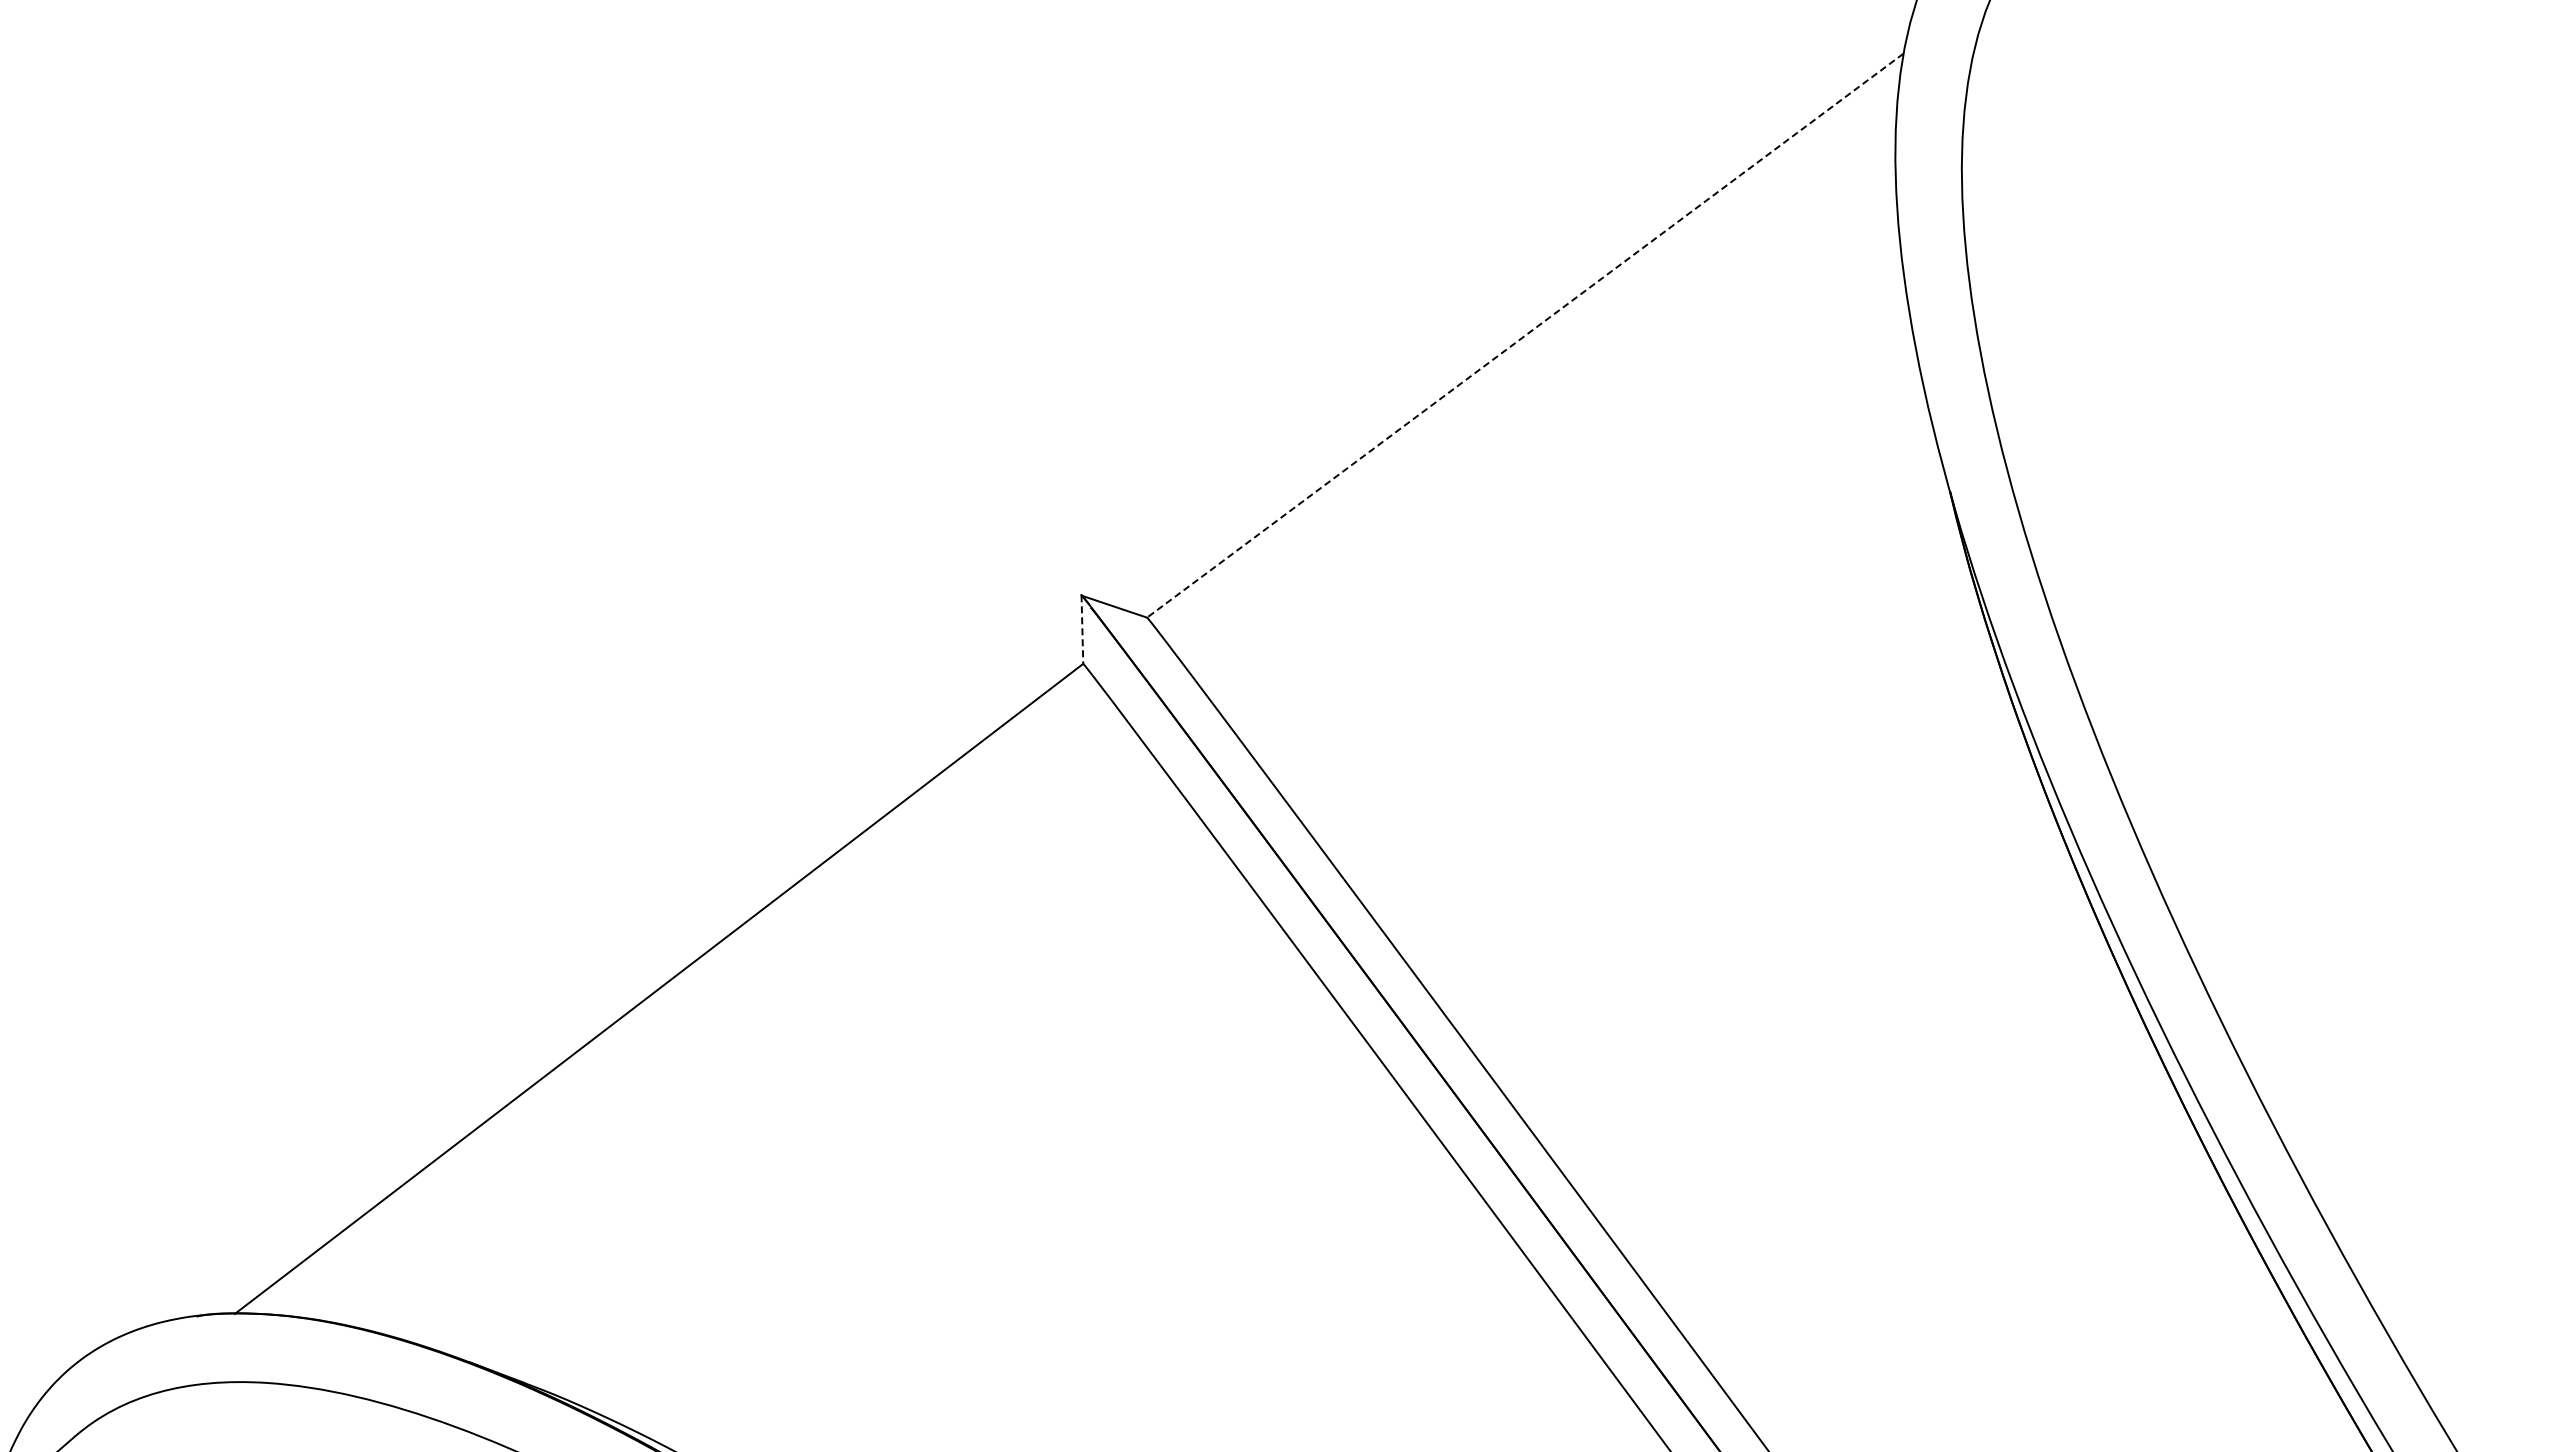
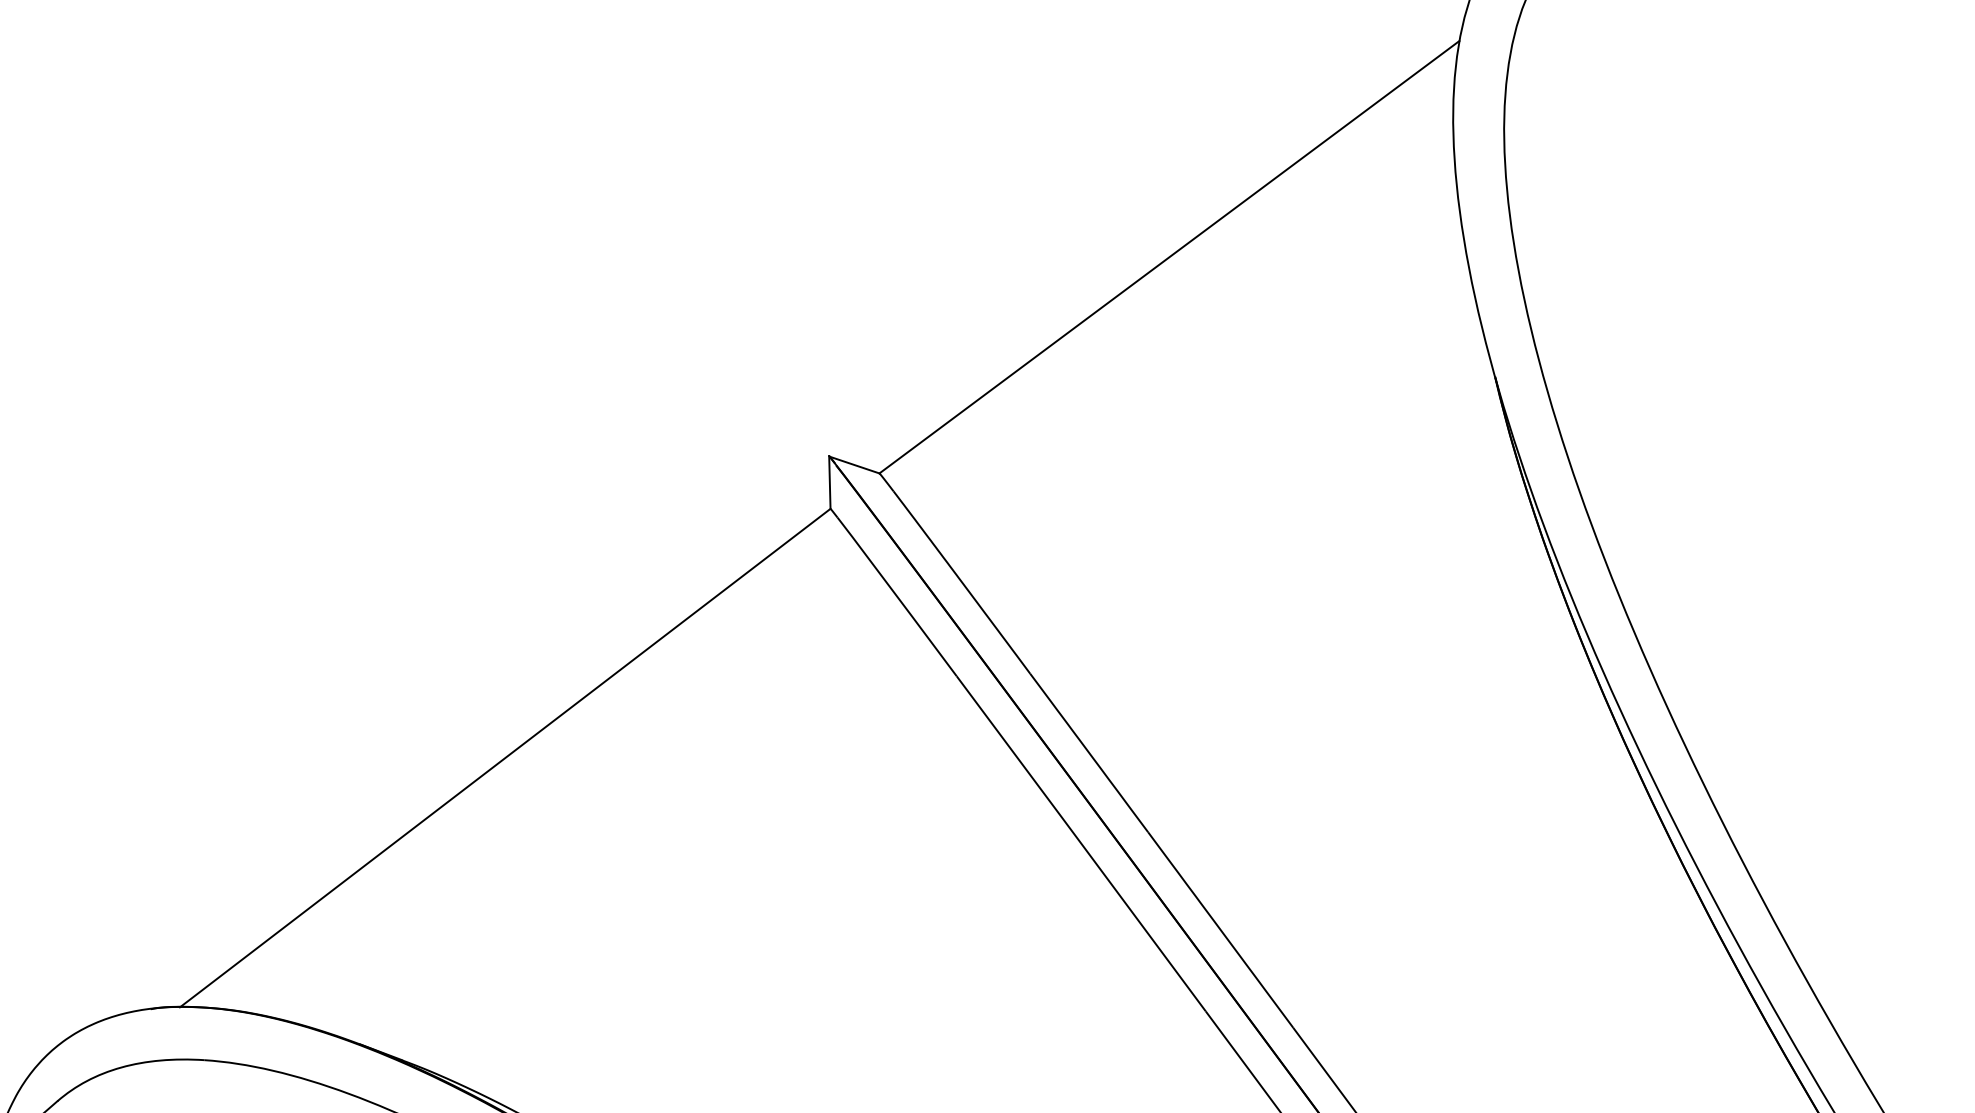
line: (1525, 335) -> (1169, 257), dashed -> solid
line: (1082, 630) -> (829, 483), dashed -> solid

